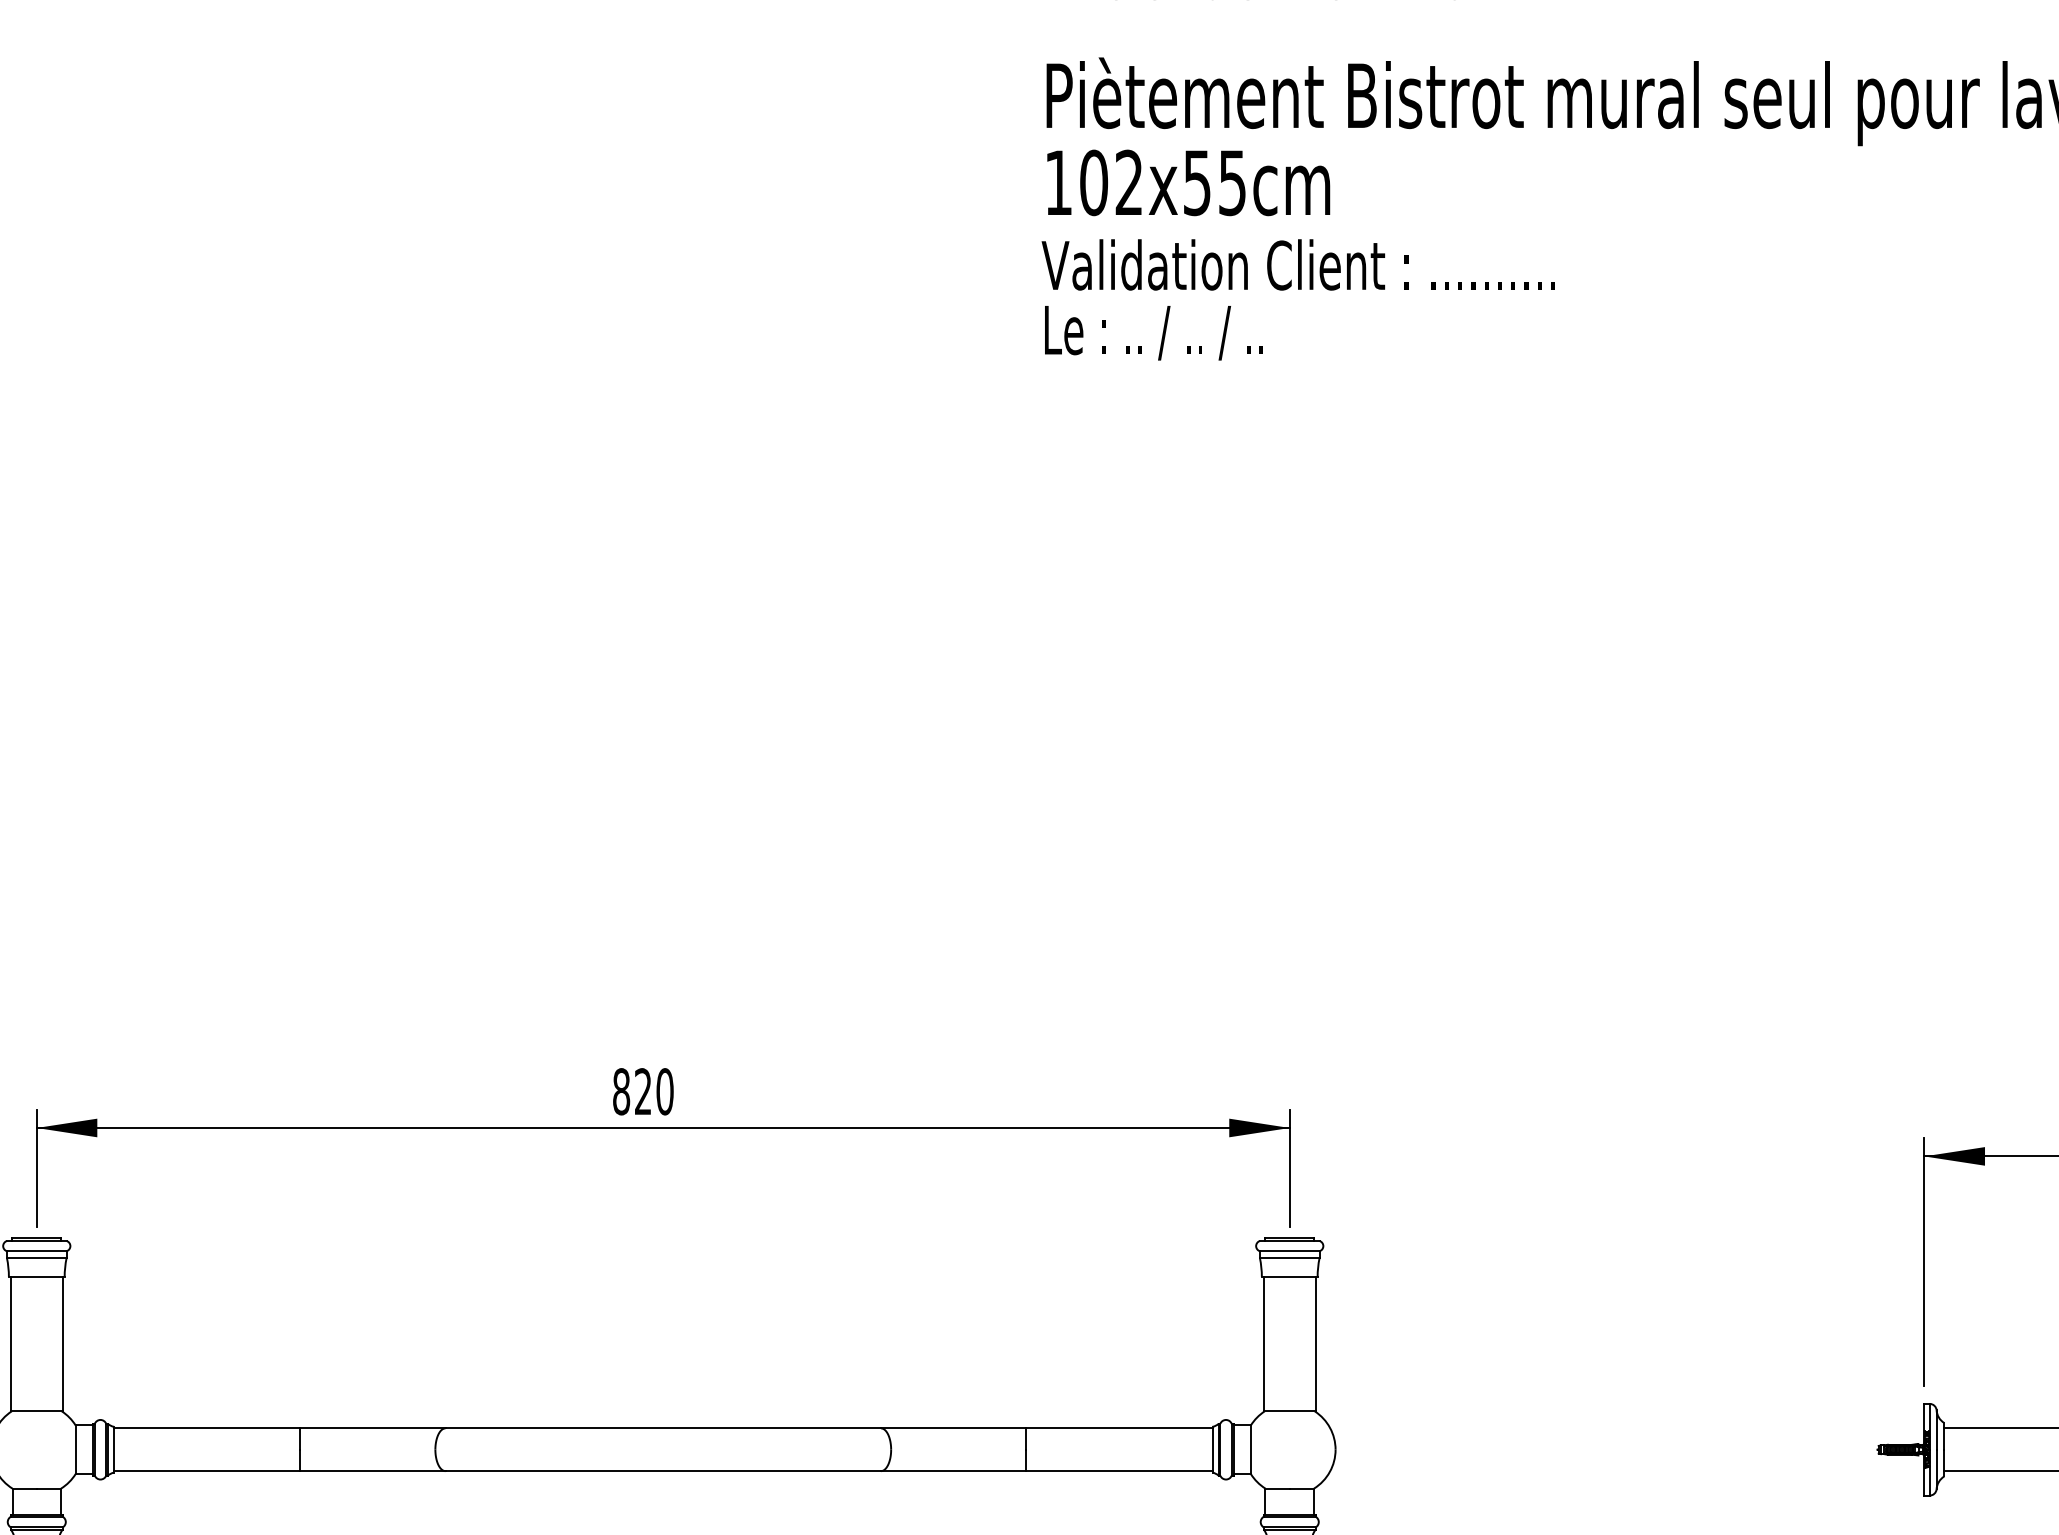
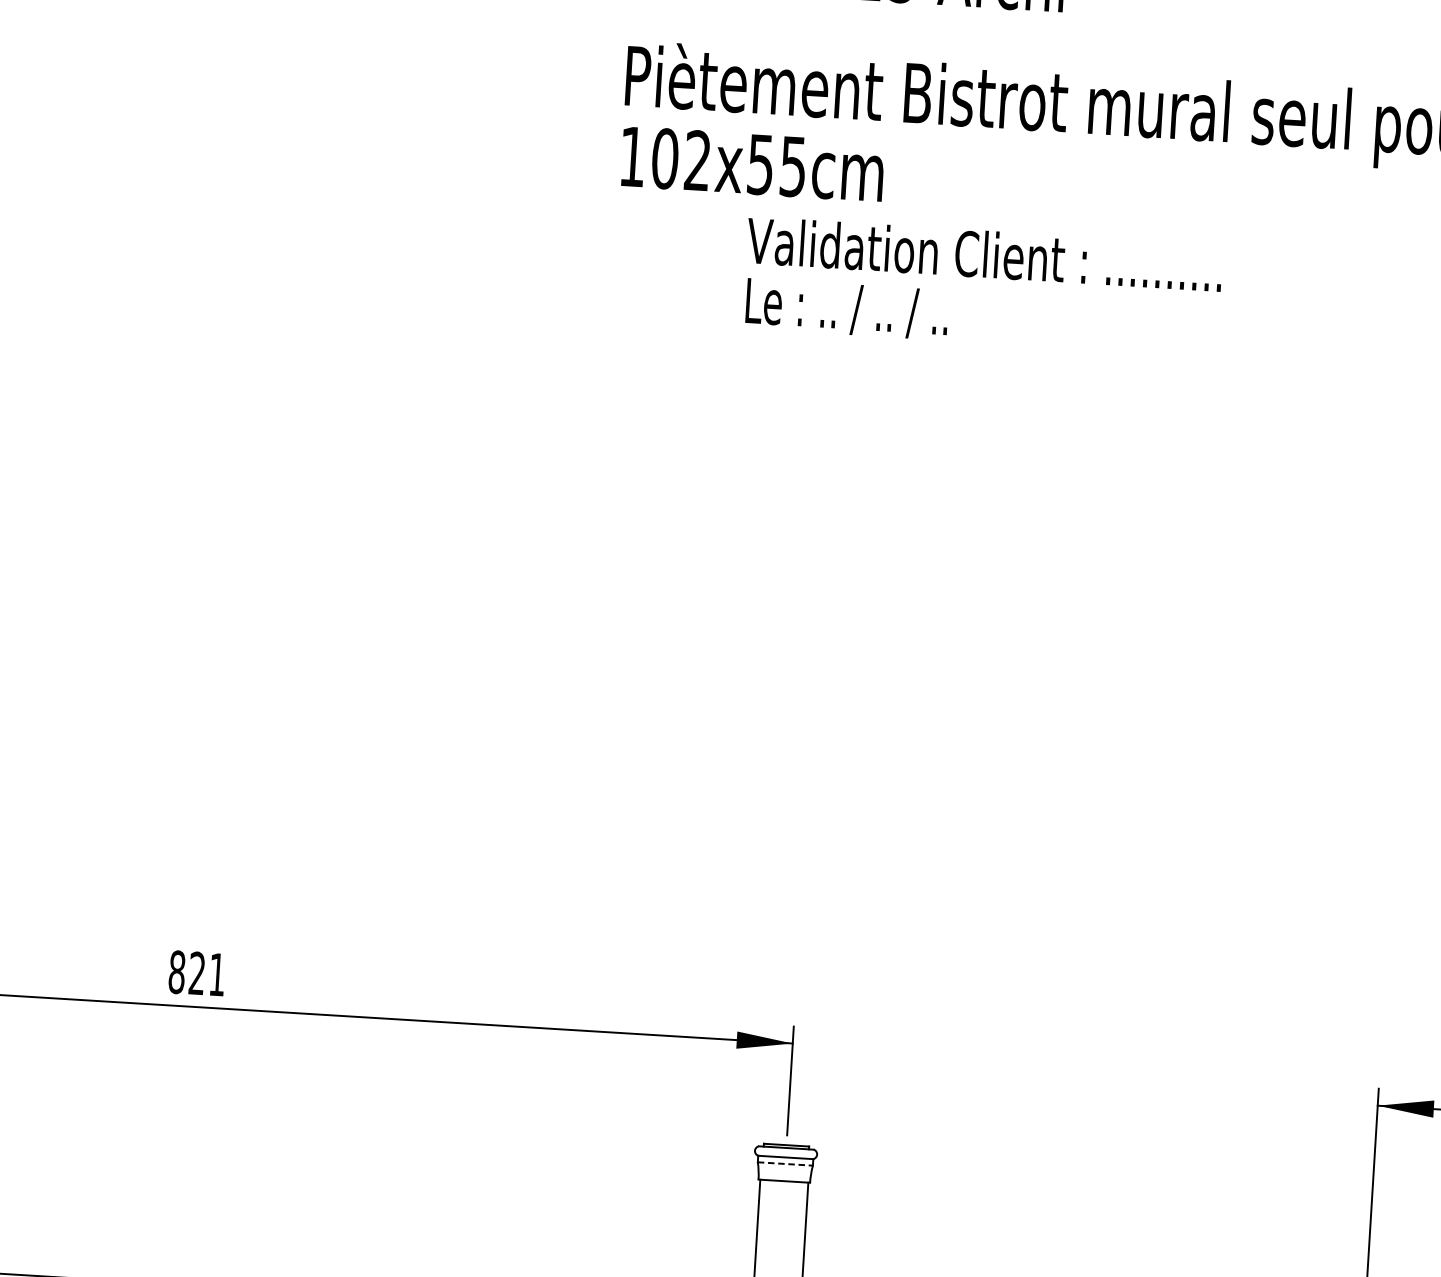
text: (1297, 299) -> (981, 286), moved
text: (664, 1091) -> (216, 974), 820 -> 821
line: (1289, 1258) -> (785, 1164), solid -> dashed

